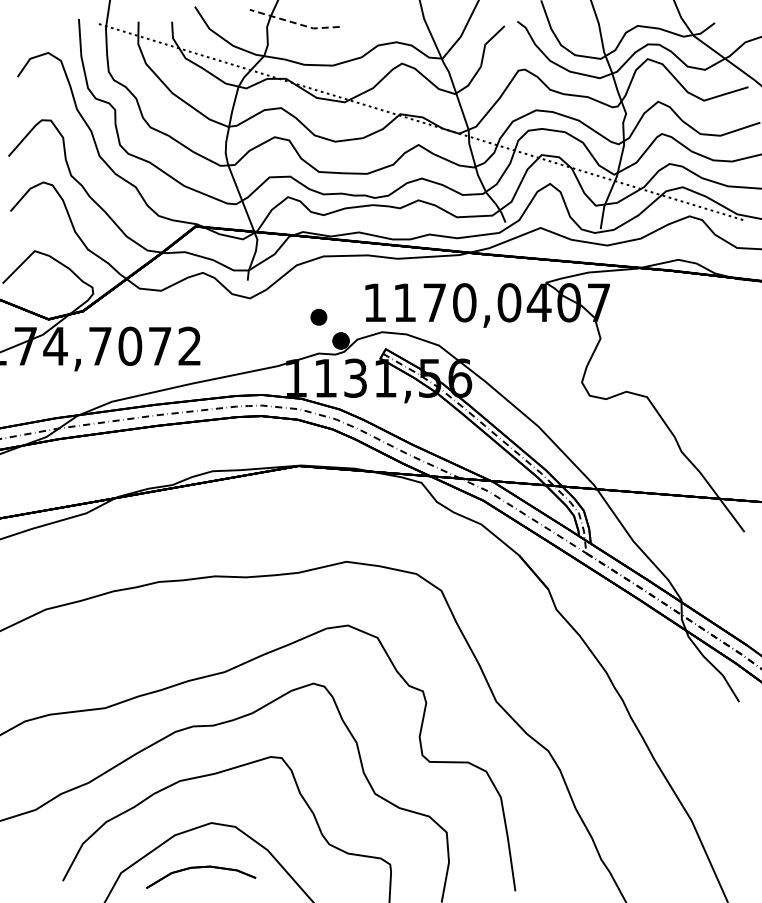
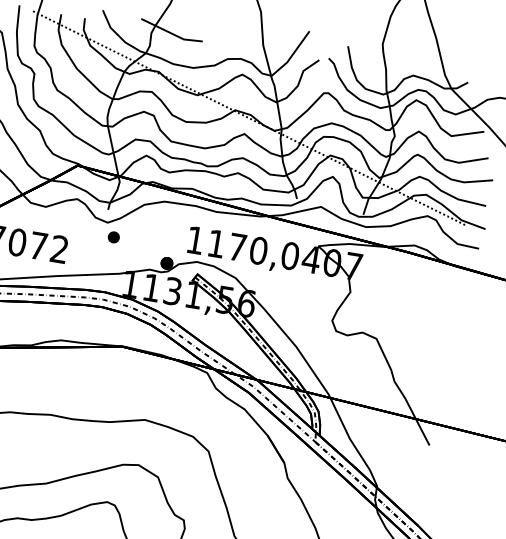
line: (294, 22) -> (171, 33), dashed -> solid
part: (318, 317) -> (113, 237), moved

